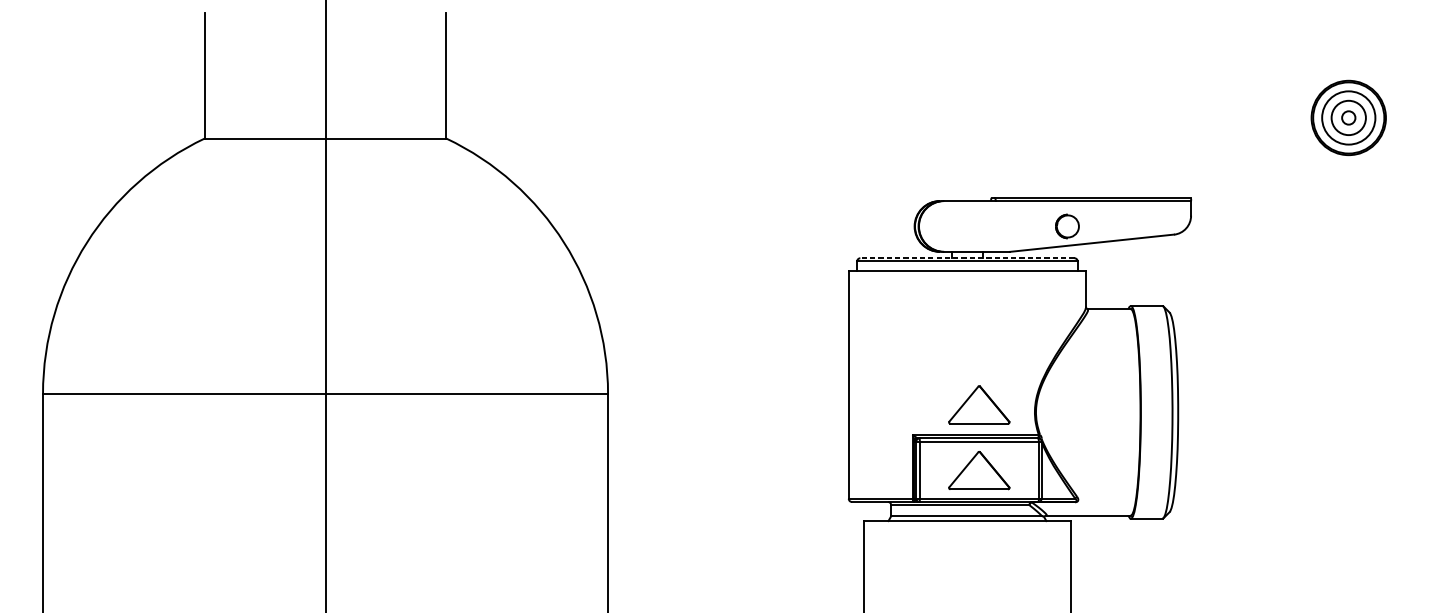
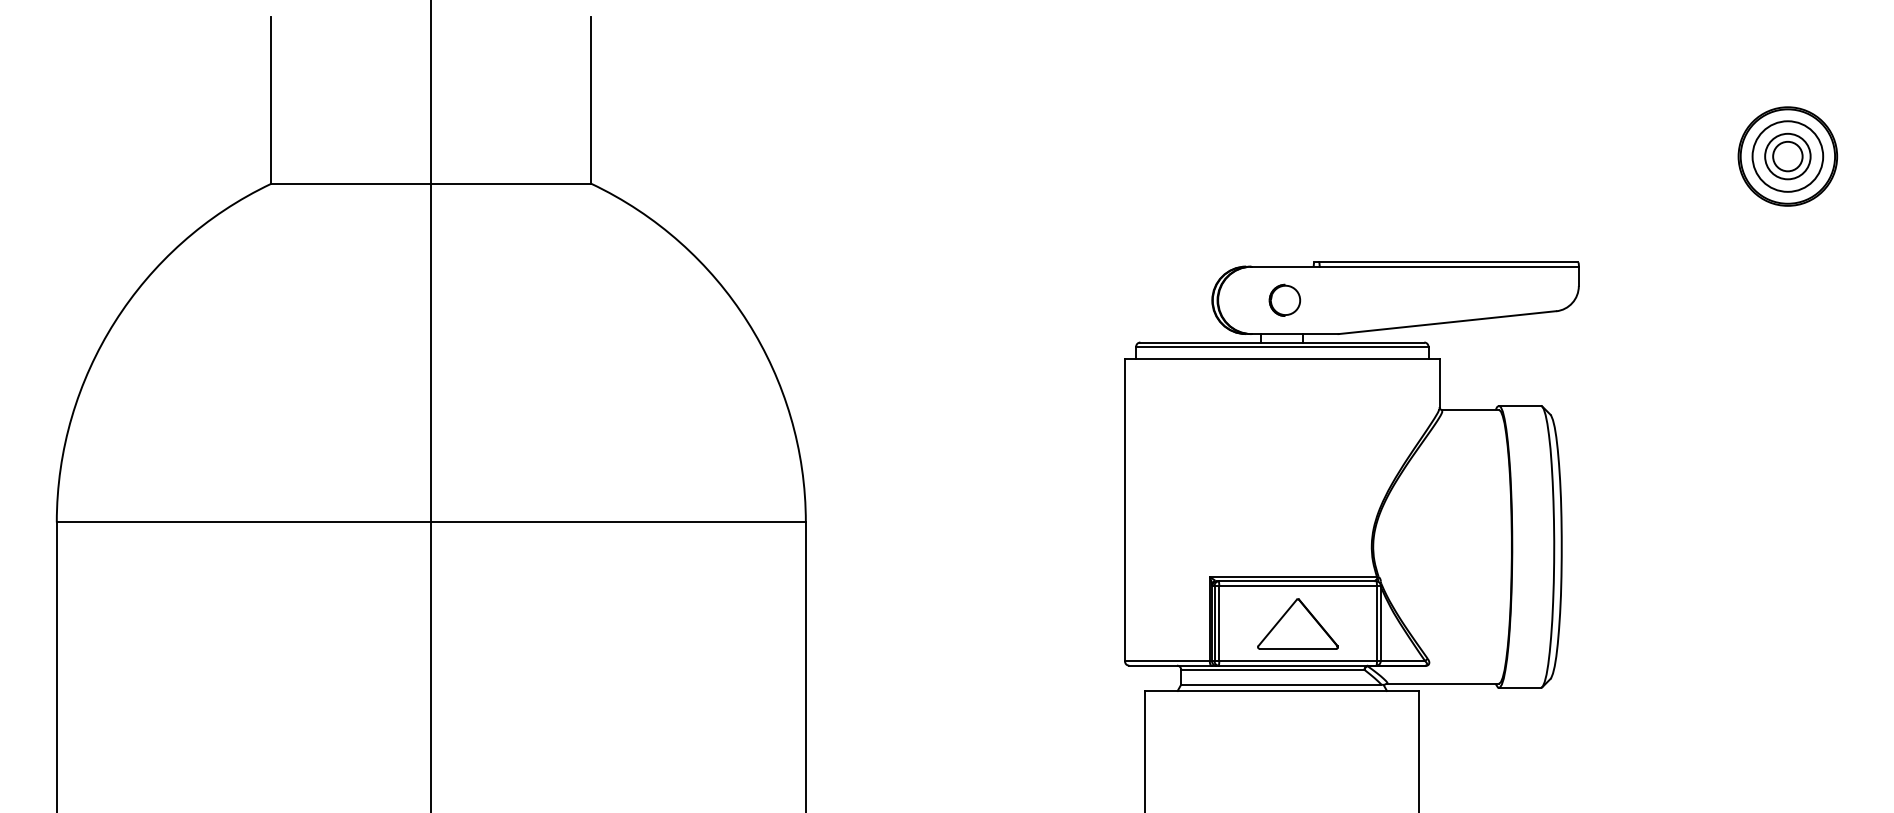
circle: (1348, 117) -> (1787, 156), size x1.67
part: (1067, 225) -> (1284, 299), moved
line: (967, 258) -> (1282, 342), dashed -> solid
part: (978, 404) -> (1297, 536), removed

